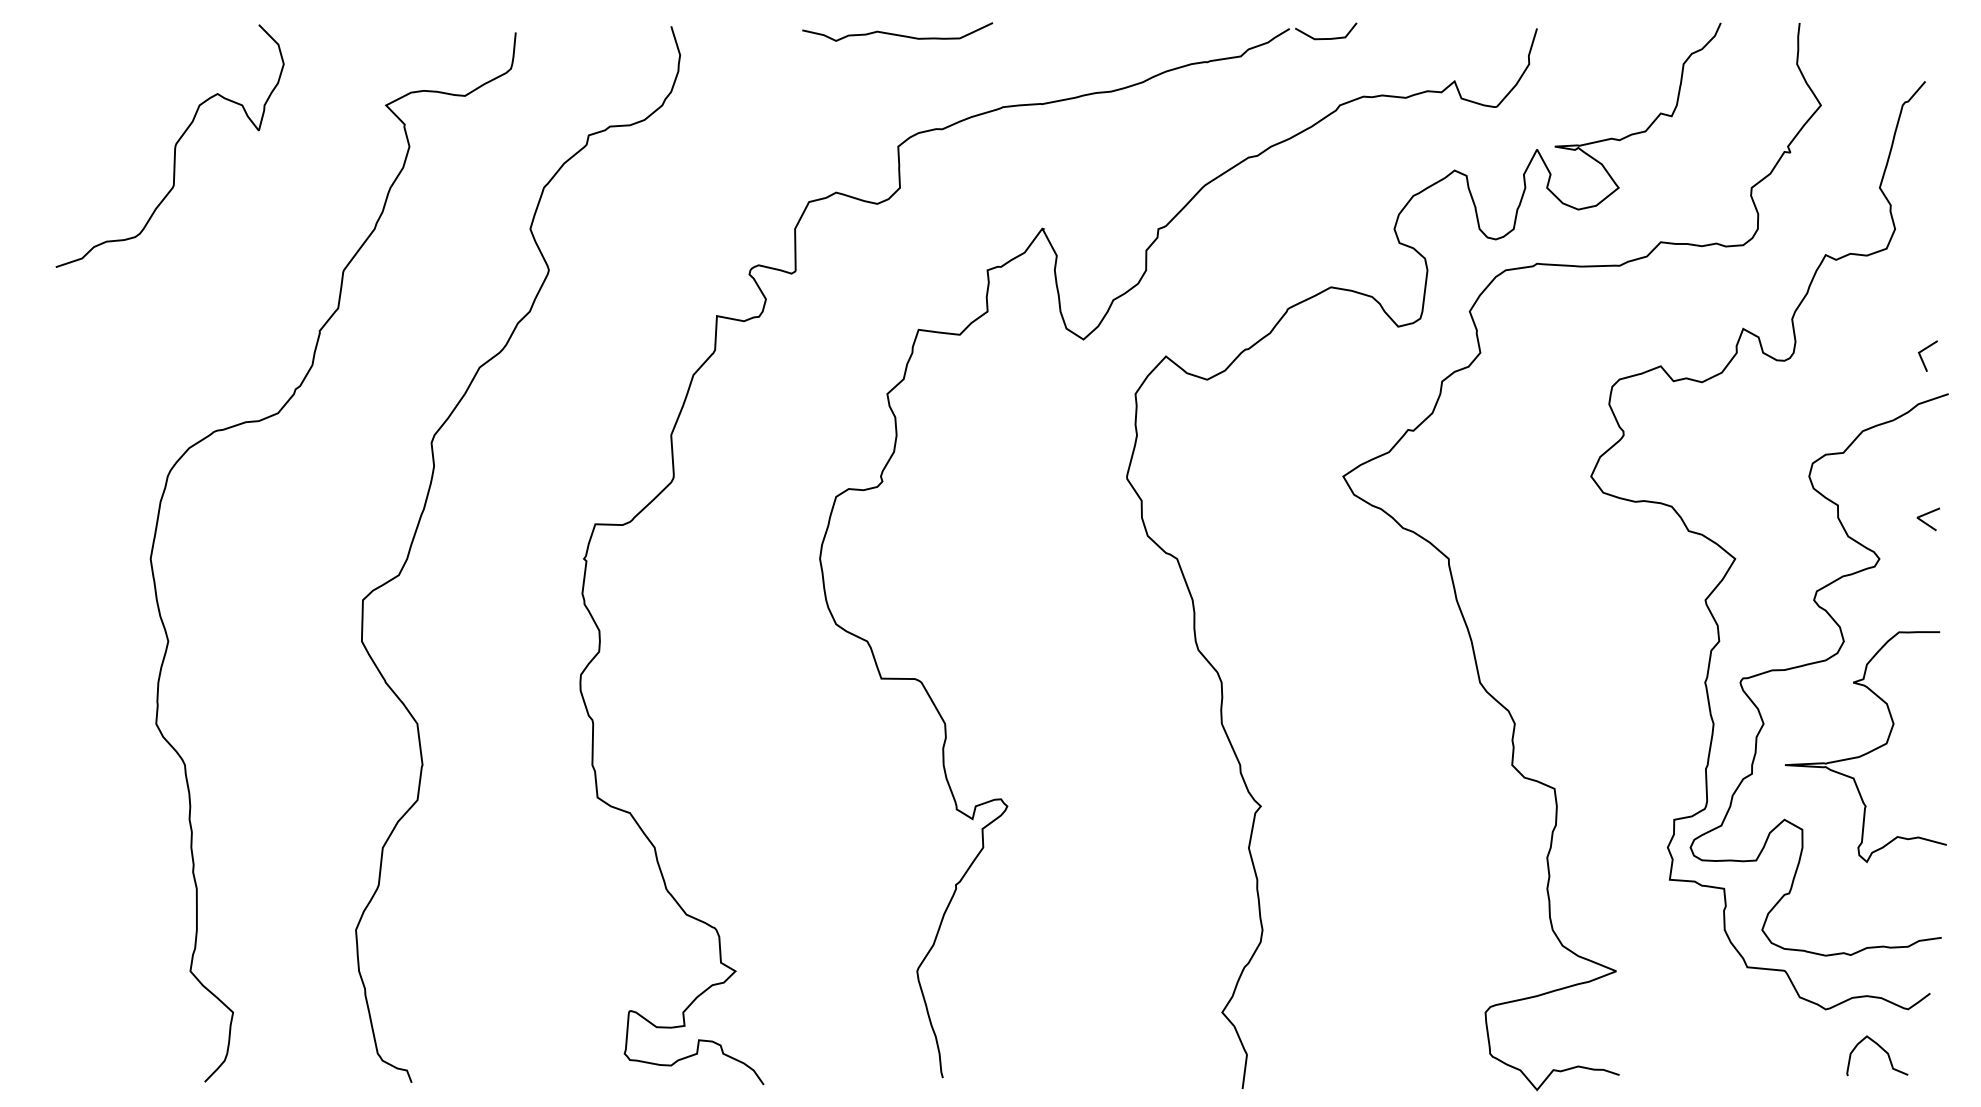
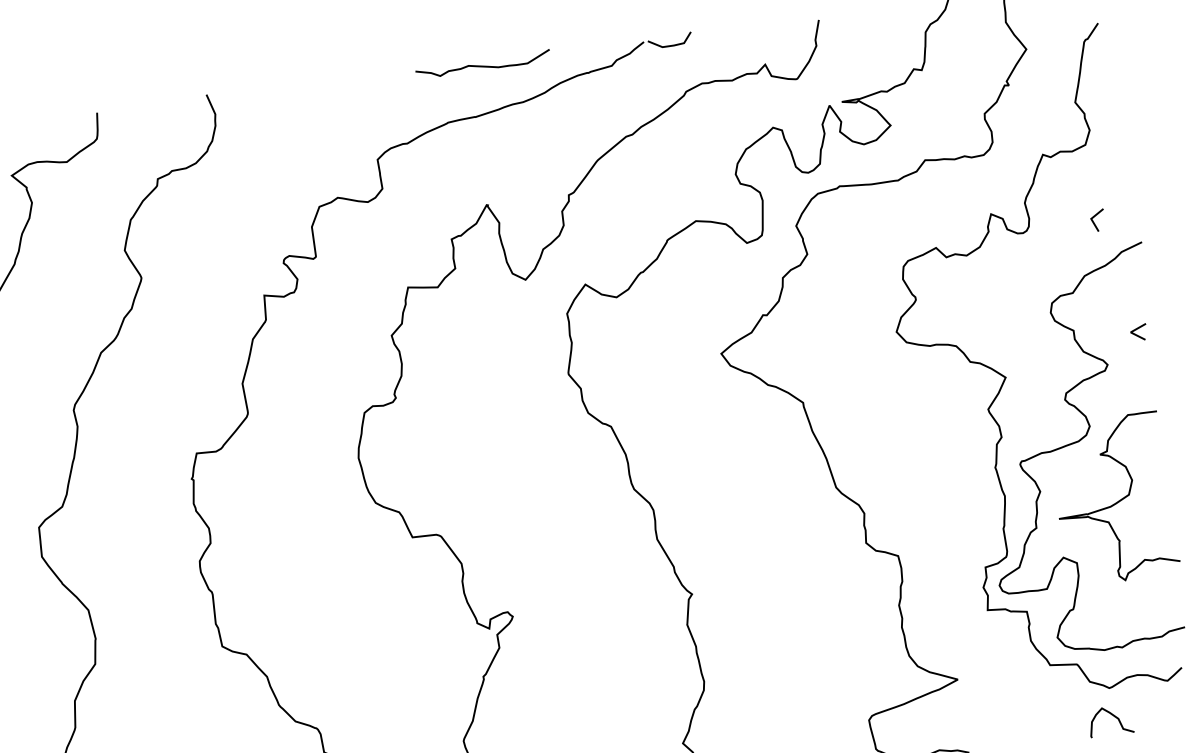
curve: (895, 33) -> (481, 65), moved
line: (1924, 350) -> (1094, 216), moved
curve: (1882, 1050) -> (1114, 717), moved

